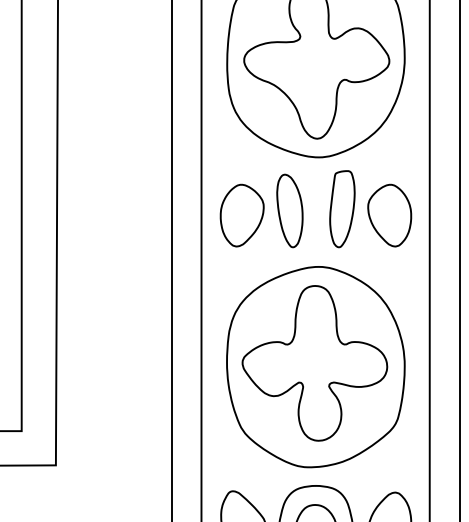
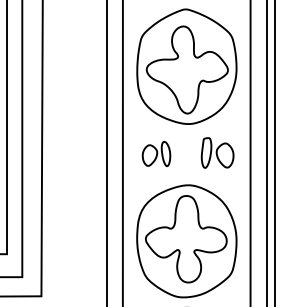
part: (370, 208) -> (217, 152), size x0.7
part: (261, 210) -> (156, 153), size x0.6

